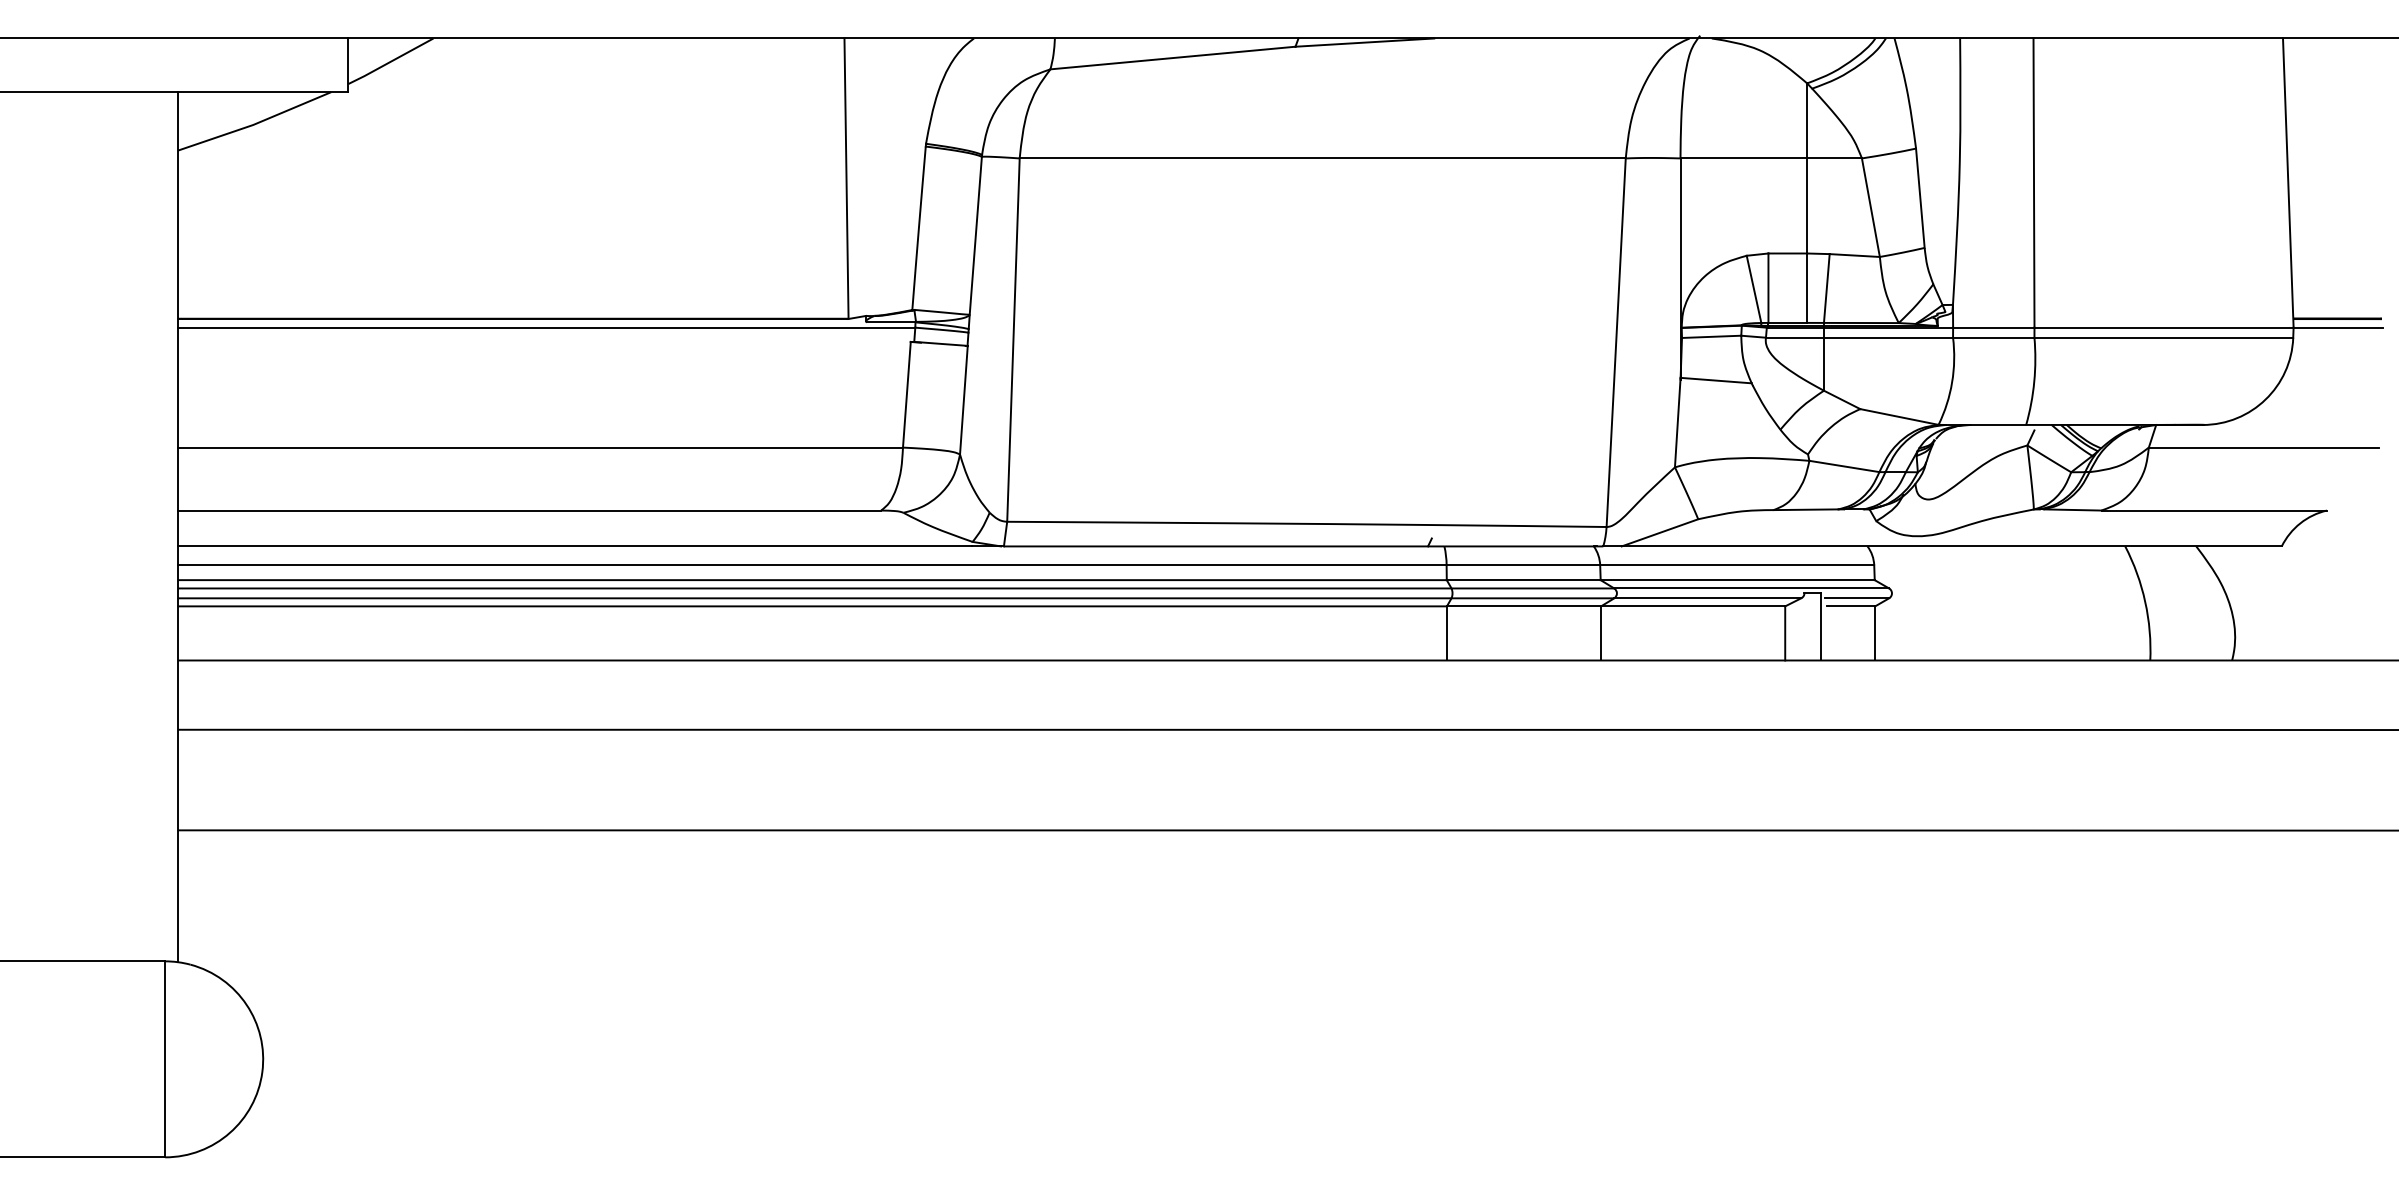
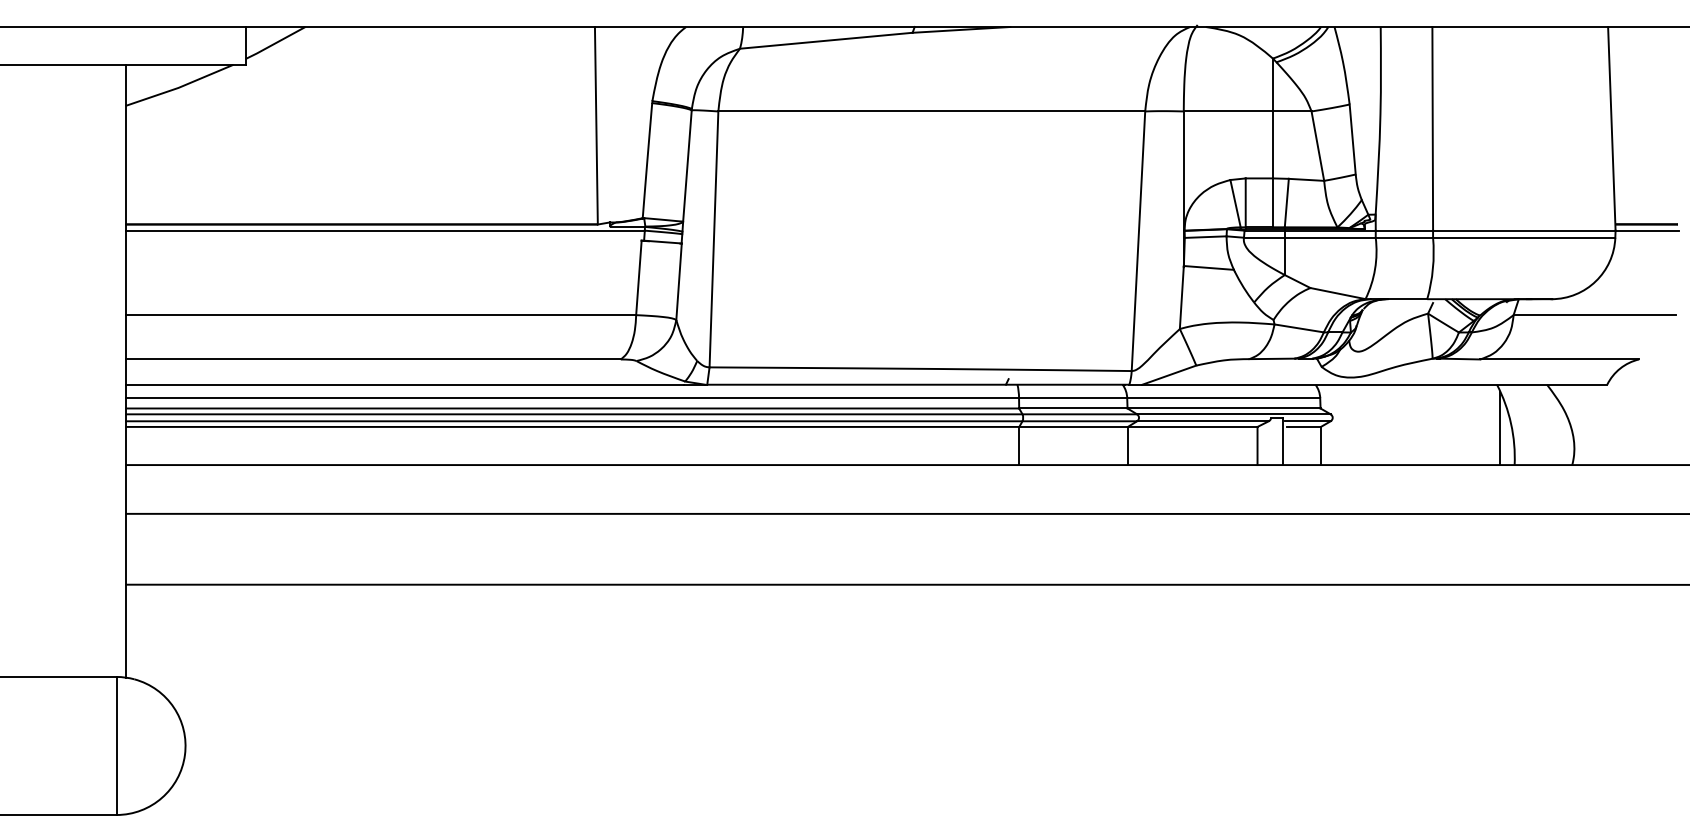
line: (2130, 608) -> (1500, 428), added

